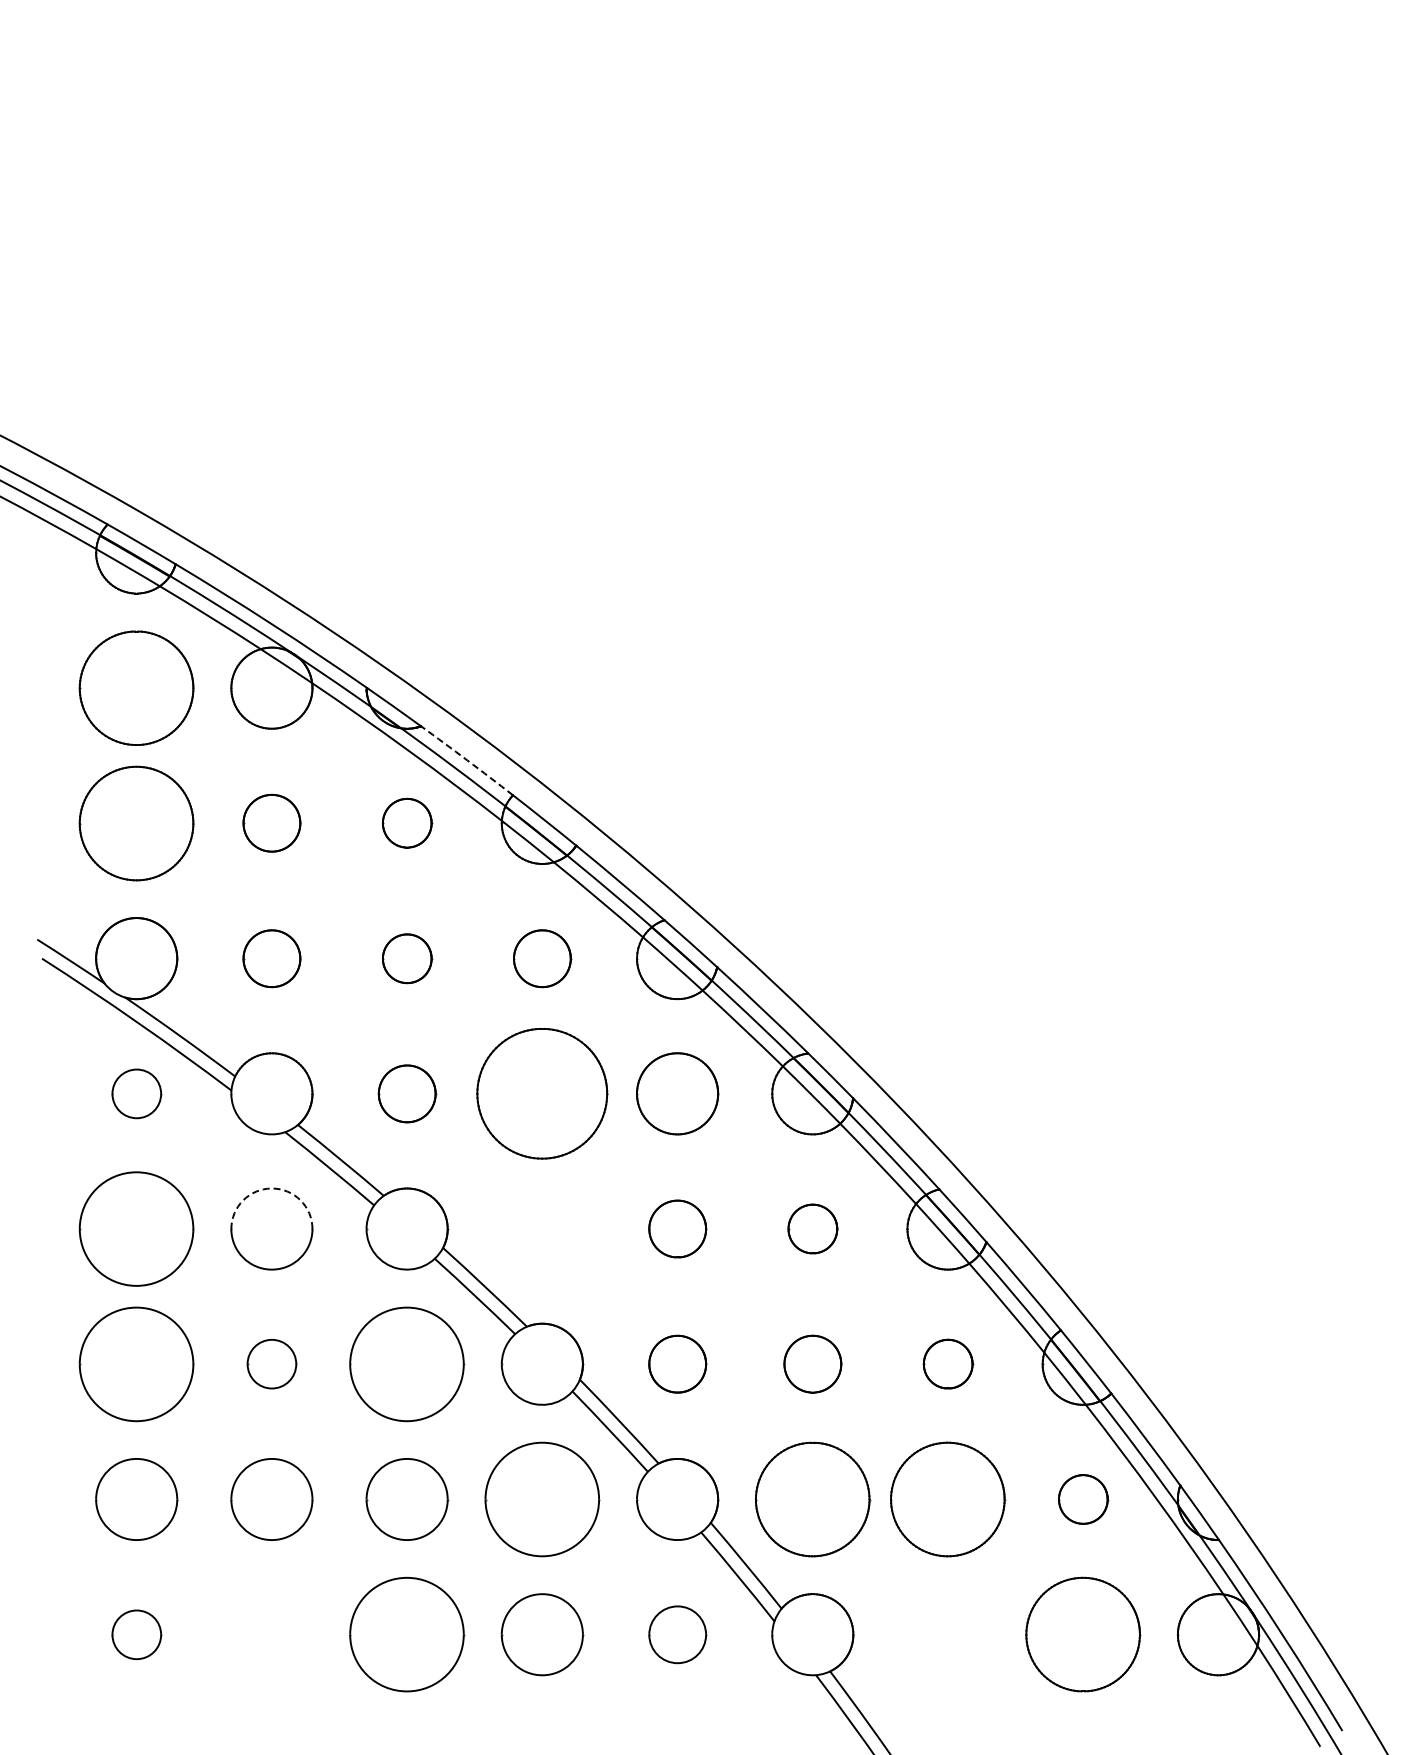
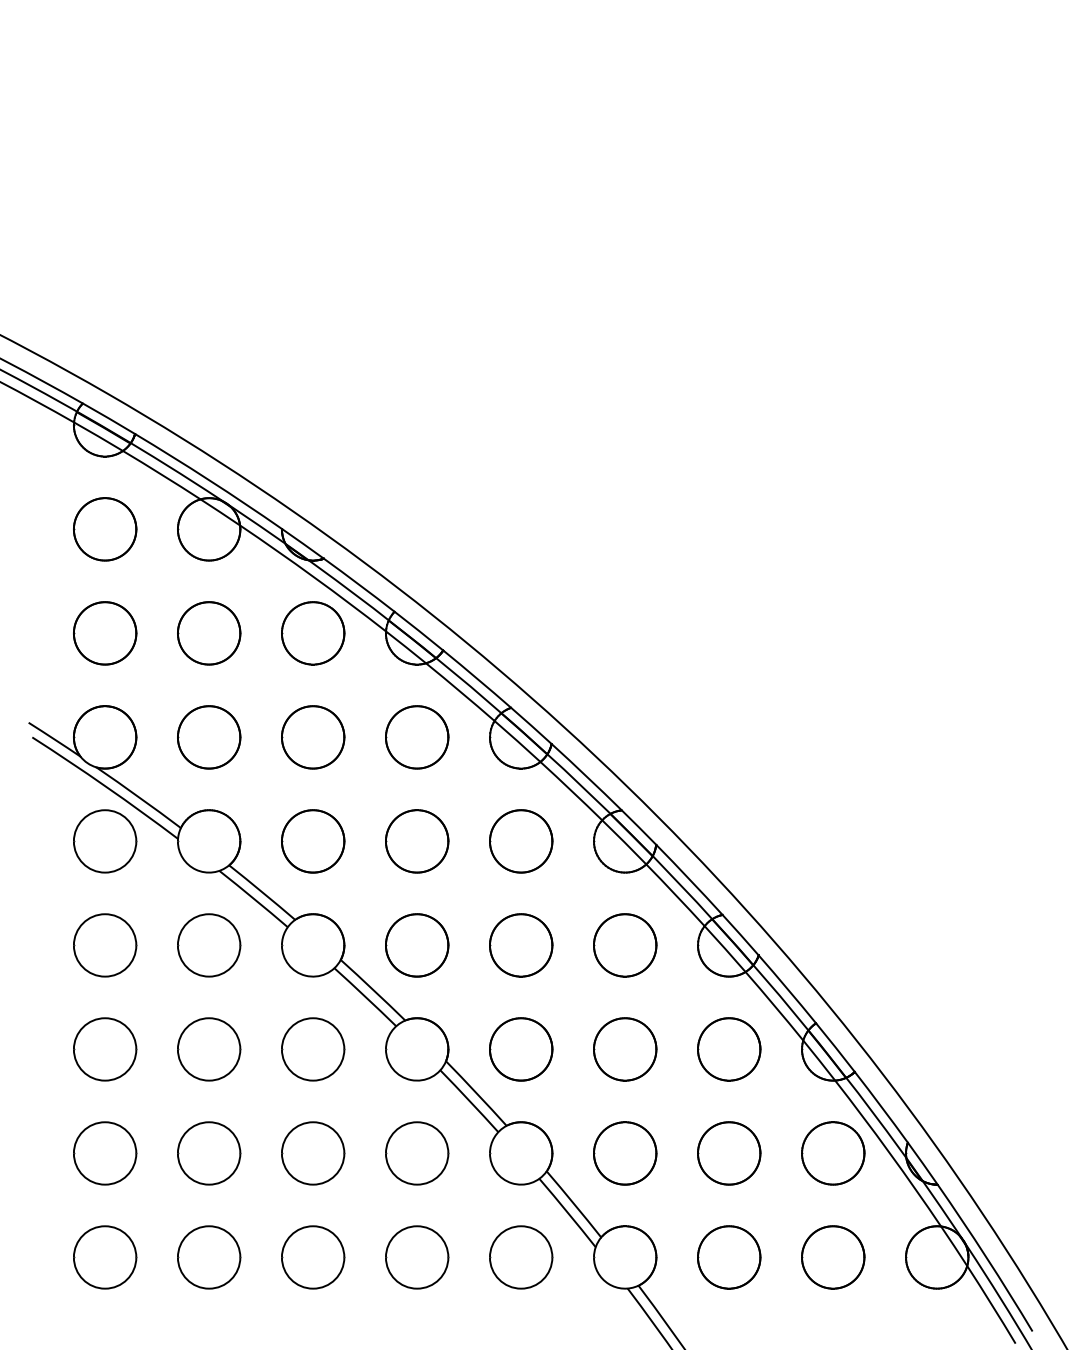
part: (136, 687) -> (104, 528), size x0.71
arc: (467, 760) -> (359, 585), dashed -> solid
part: (136, 822) -> (104, 632), size x0.71
part: (271, 822) -> (208, 632), size x1.43
part: (407, 822) -> (313, 632), size x1.67
part: (271, 958) -> (208, 737), size x1.43
part: (407, 958) -> (313, 737), size x1.67
part: (542, 958) -> (417, 737), size x1.43
part: (136, 1093) -> (104, 841), size x1.67
part: (407, 1093) -> (313, 841), size x1.43
part: (542, 1093) -> (417, 841), size x0.62
arc: (271, 1188) -> (208, 914), dashed -> solid
part: (136, 1228) -> (104, 944), size x0.71
part: (542, 1228) -> (417, 944), added
part: (677, 1228) -> (521, 944), size x1.43
part: (812, 1228) -> (624, 944), size x1.67
part: (136, 1363) -> (104, 1048), size x0.71
part: (271, 1363) -> (208, 1048), size x1.67
part: (407, 1363) -> (313, 1048), size x0.71
part: (677, 1363) -> (521, 1048), size x1.43
part: (812, 1363) -> (624, 1048), size x1.43
part: (948, 1363) -> (729, 1048), size x1.67
part: (542, 1499) -> (417, 1153), size x0.71
part: (812, 1499) -> (624, 1153), size x0.71
part: (948, 1499) -> (729, 1153), size x0.71
part: (1083, 1499) -> (833, 1153), size x1.67
part: (136, 1634) -> (104, 1257), size x1.67
part: (271, 1634) -> (208, 1257), added
part: (407, 1634) -> (313, 1257), size x0.71
part: (677, 1634) -> (521, 1257), size x1.43
part: (948, 1634) -> (729, 1257), added
part: (1083, 1634) -> (833, 1257), size x0.71

